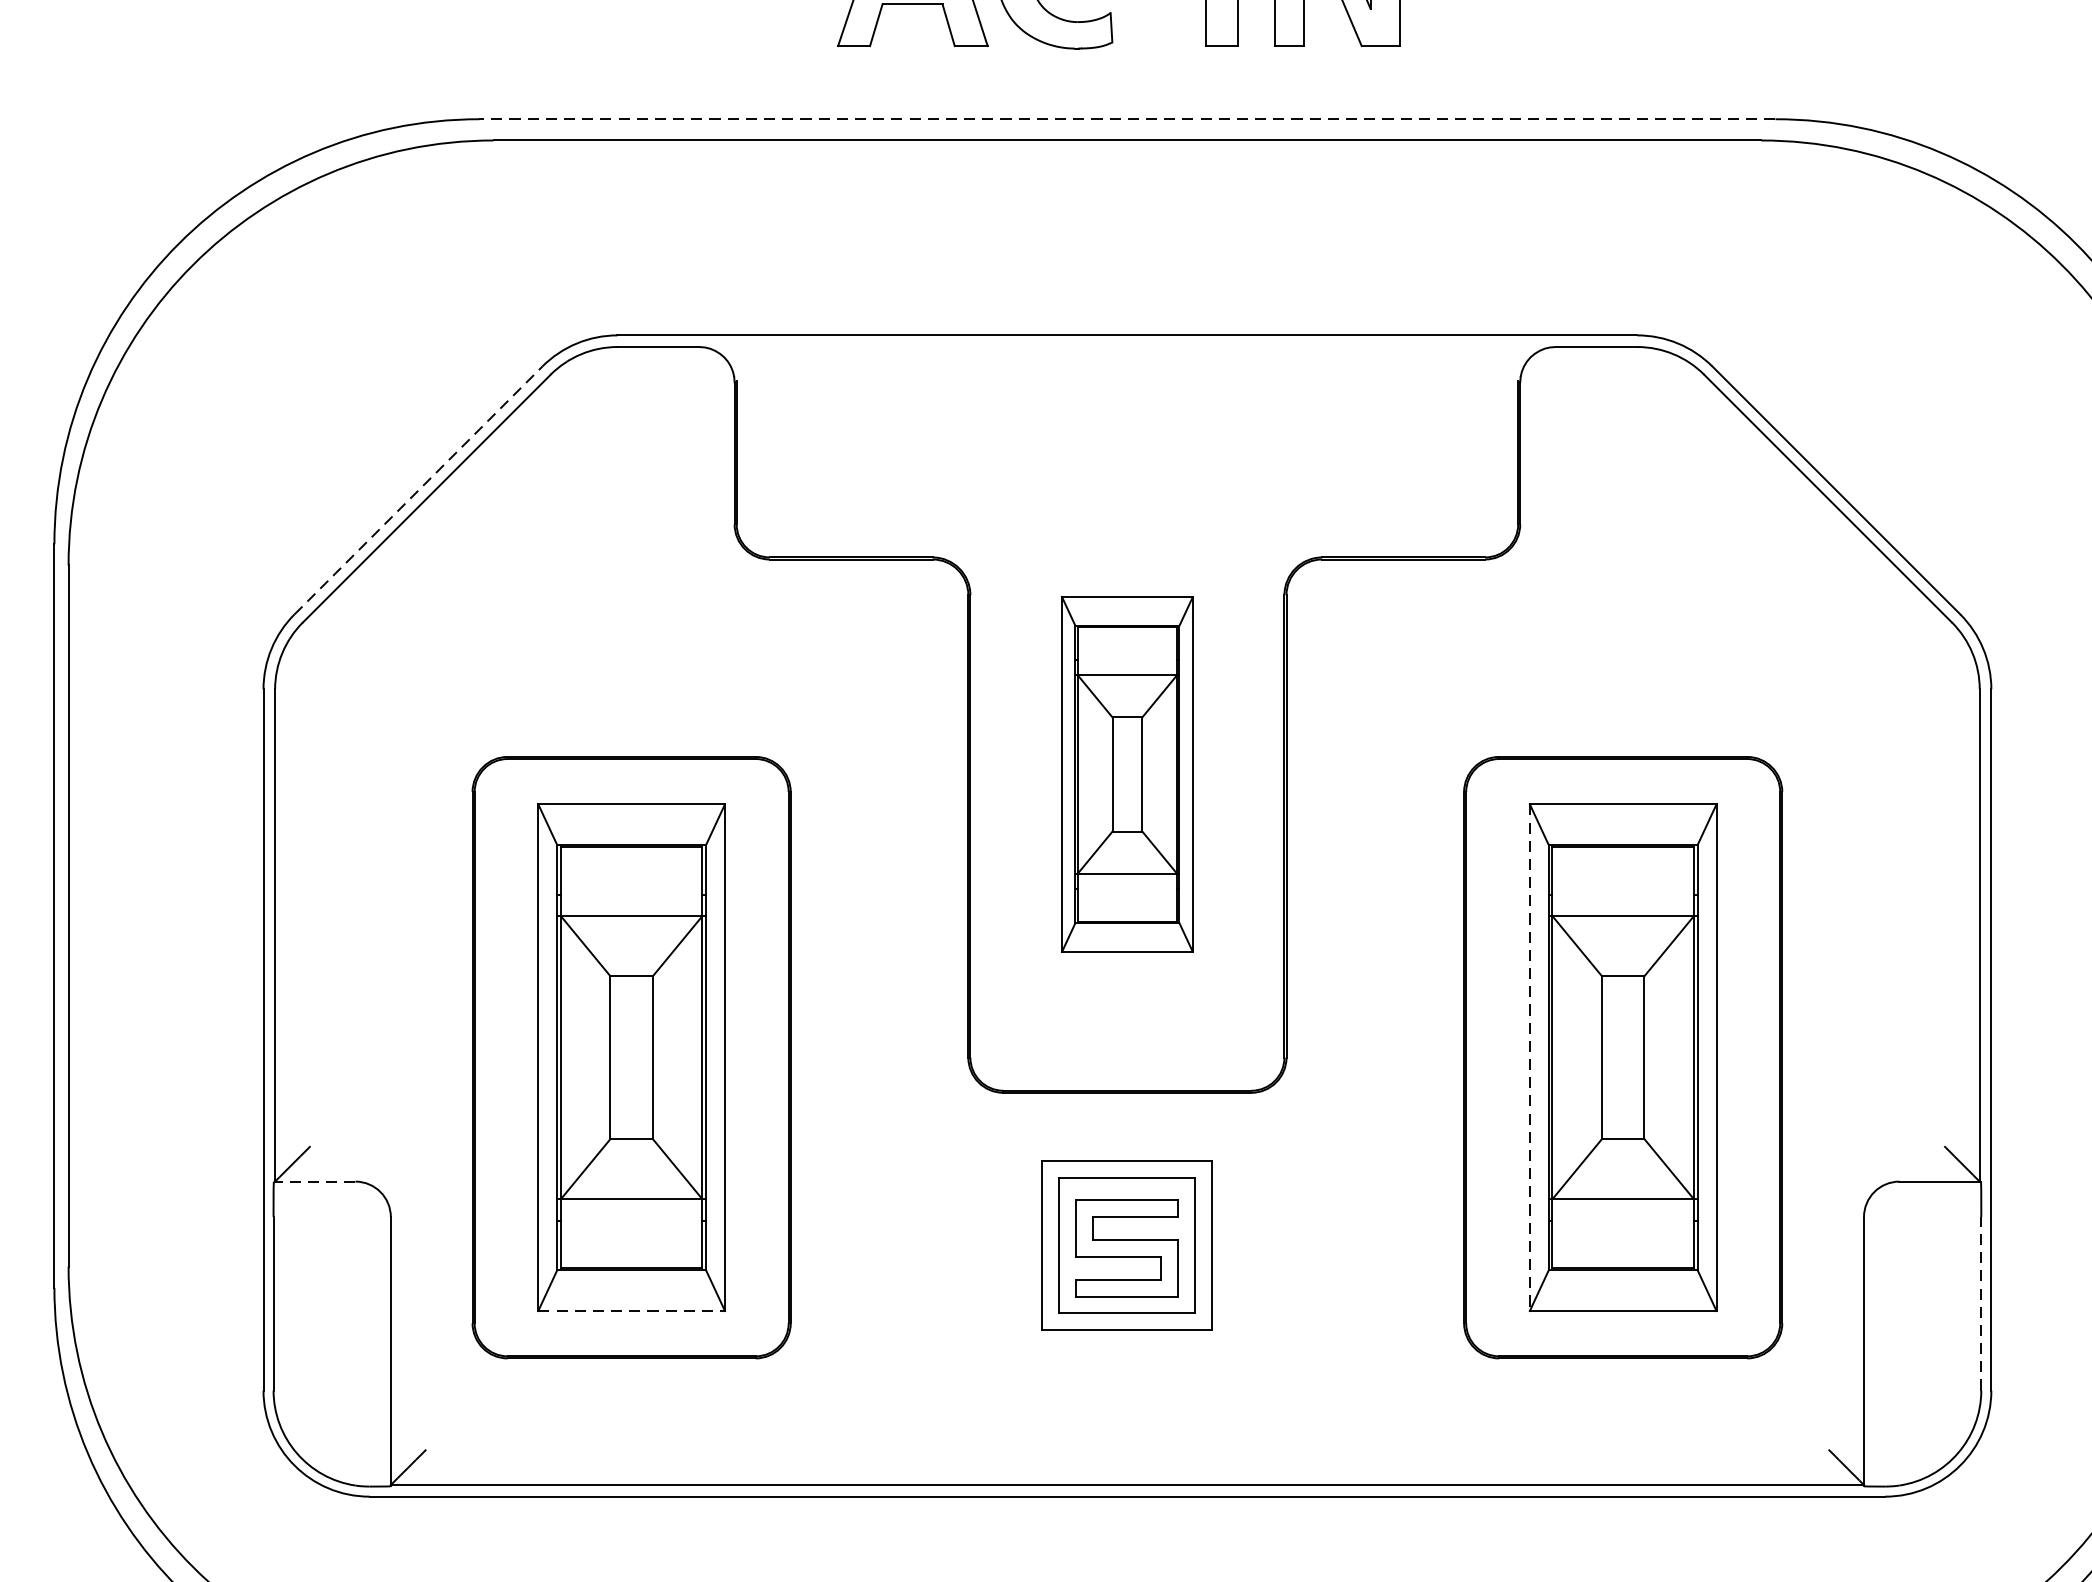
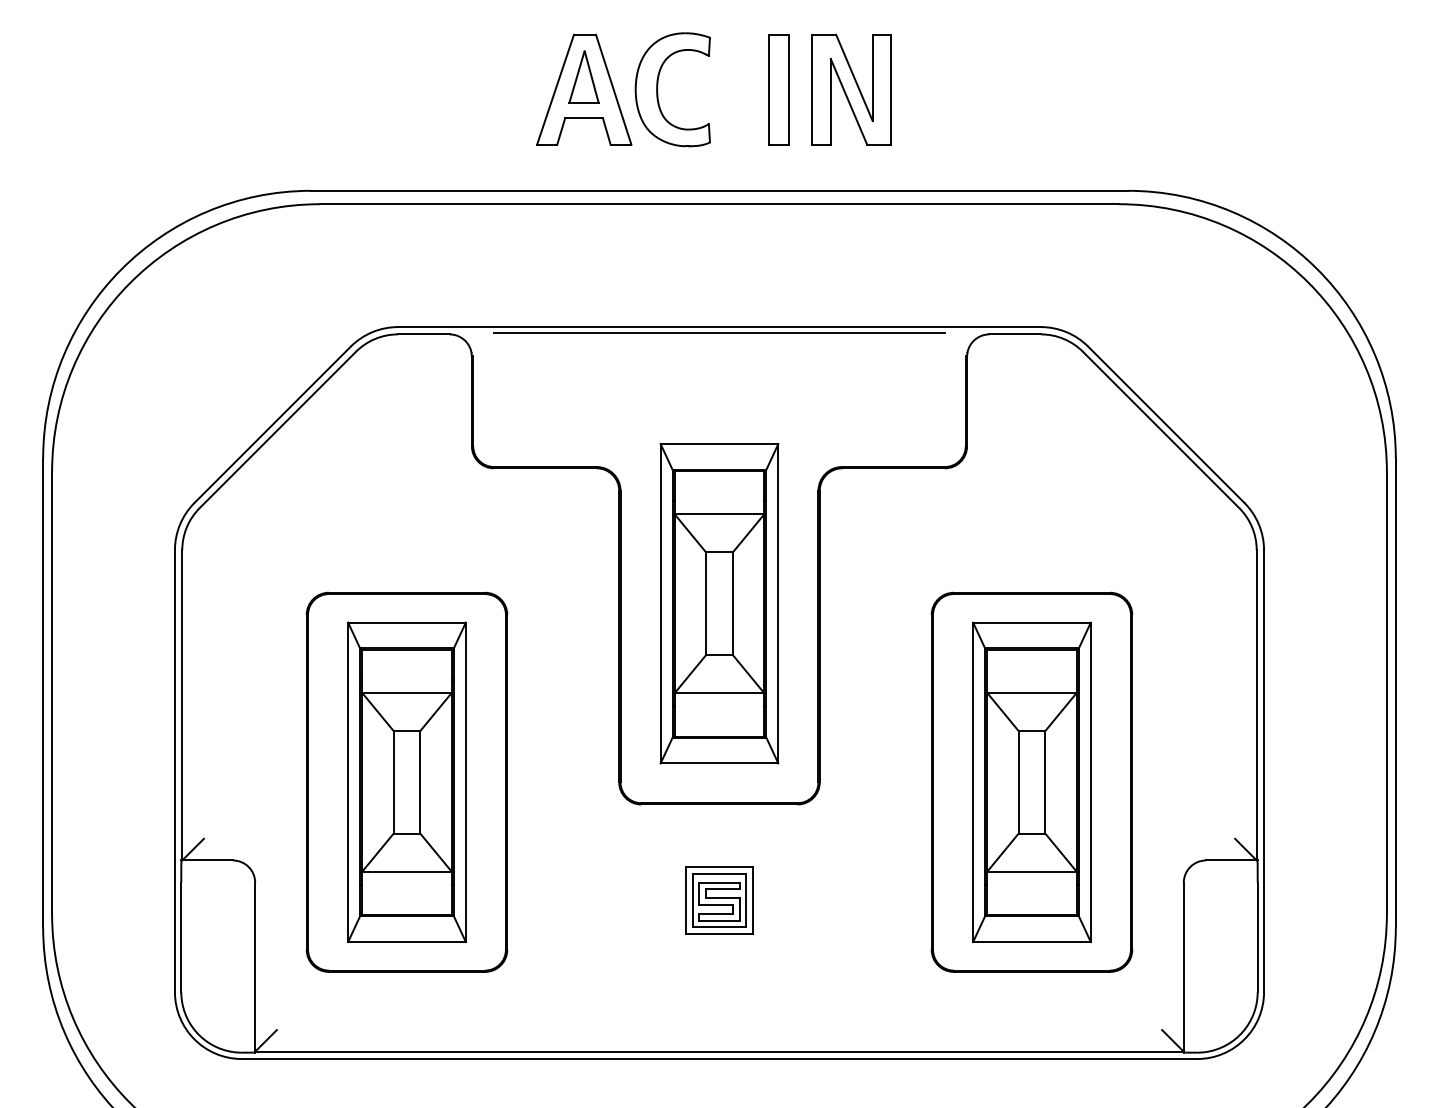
line: (1127, 118) -> (719, 190), dashed -> solid
line: (1127, 344) -> (719, 332), added
line: (419, 489) -> (273, 424), dashed -> solid
part: (1127, 773) -> (719, 603), size x1.43
line: (1530, 1057) -> (973, 782), dashed -> solid
line: (315, 1181) -> (207, 860), dashed -> solid
part: (1127, 1245) -> (719, 900), size x0.62
line: (1980, 1303) -> (1257, 937), dashed -> solid
line: (632, 1311) -> (407, 942), dashed -> solid

